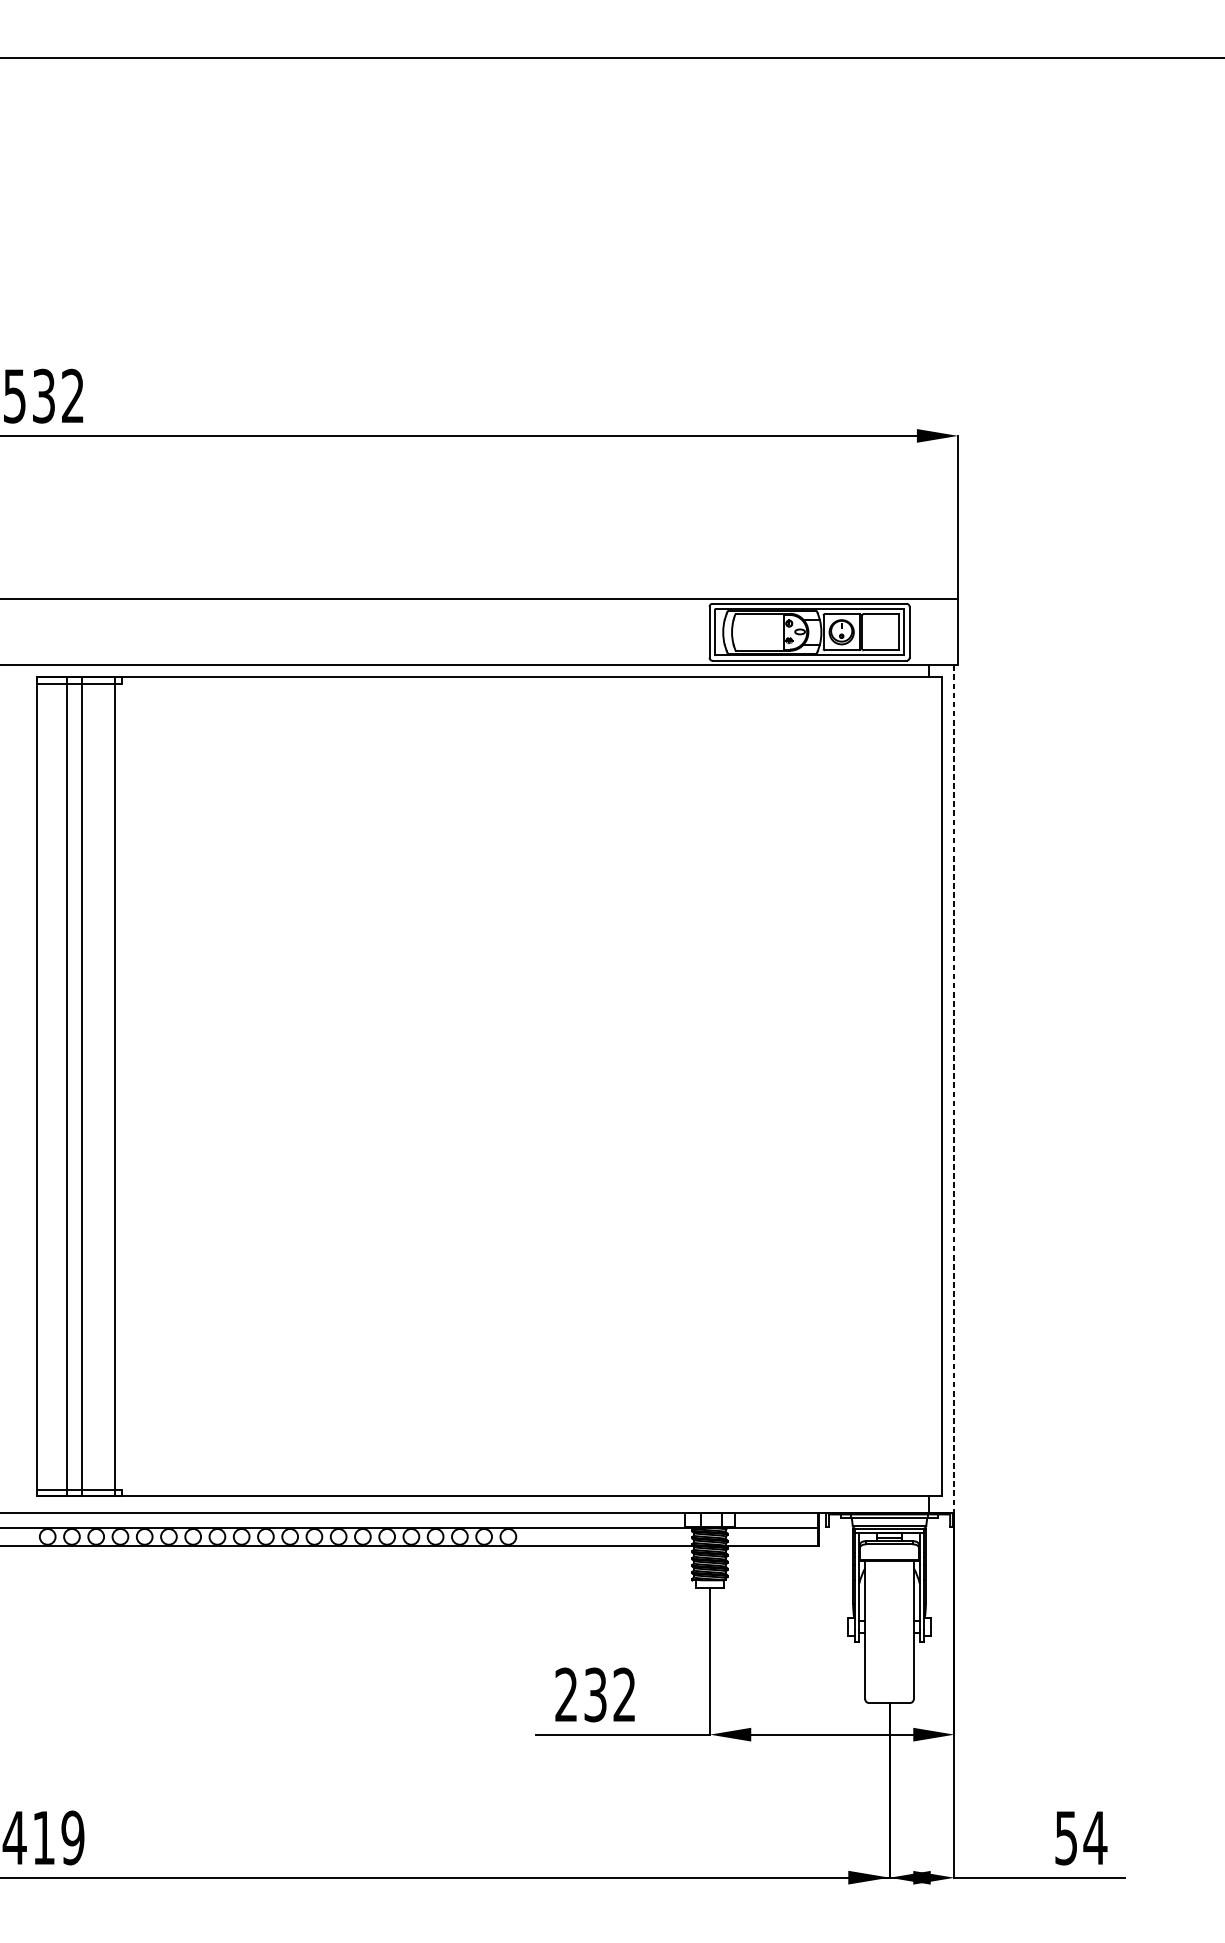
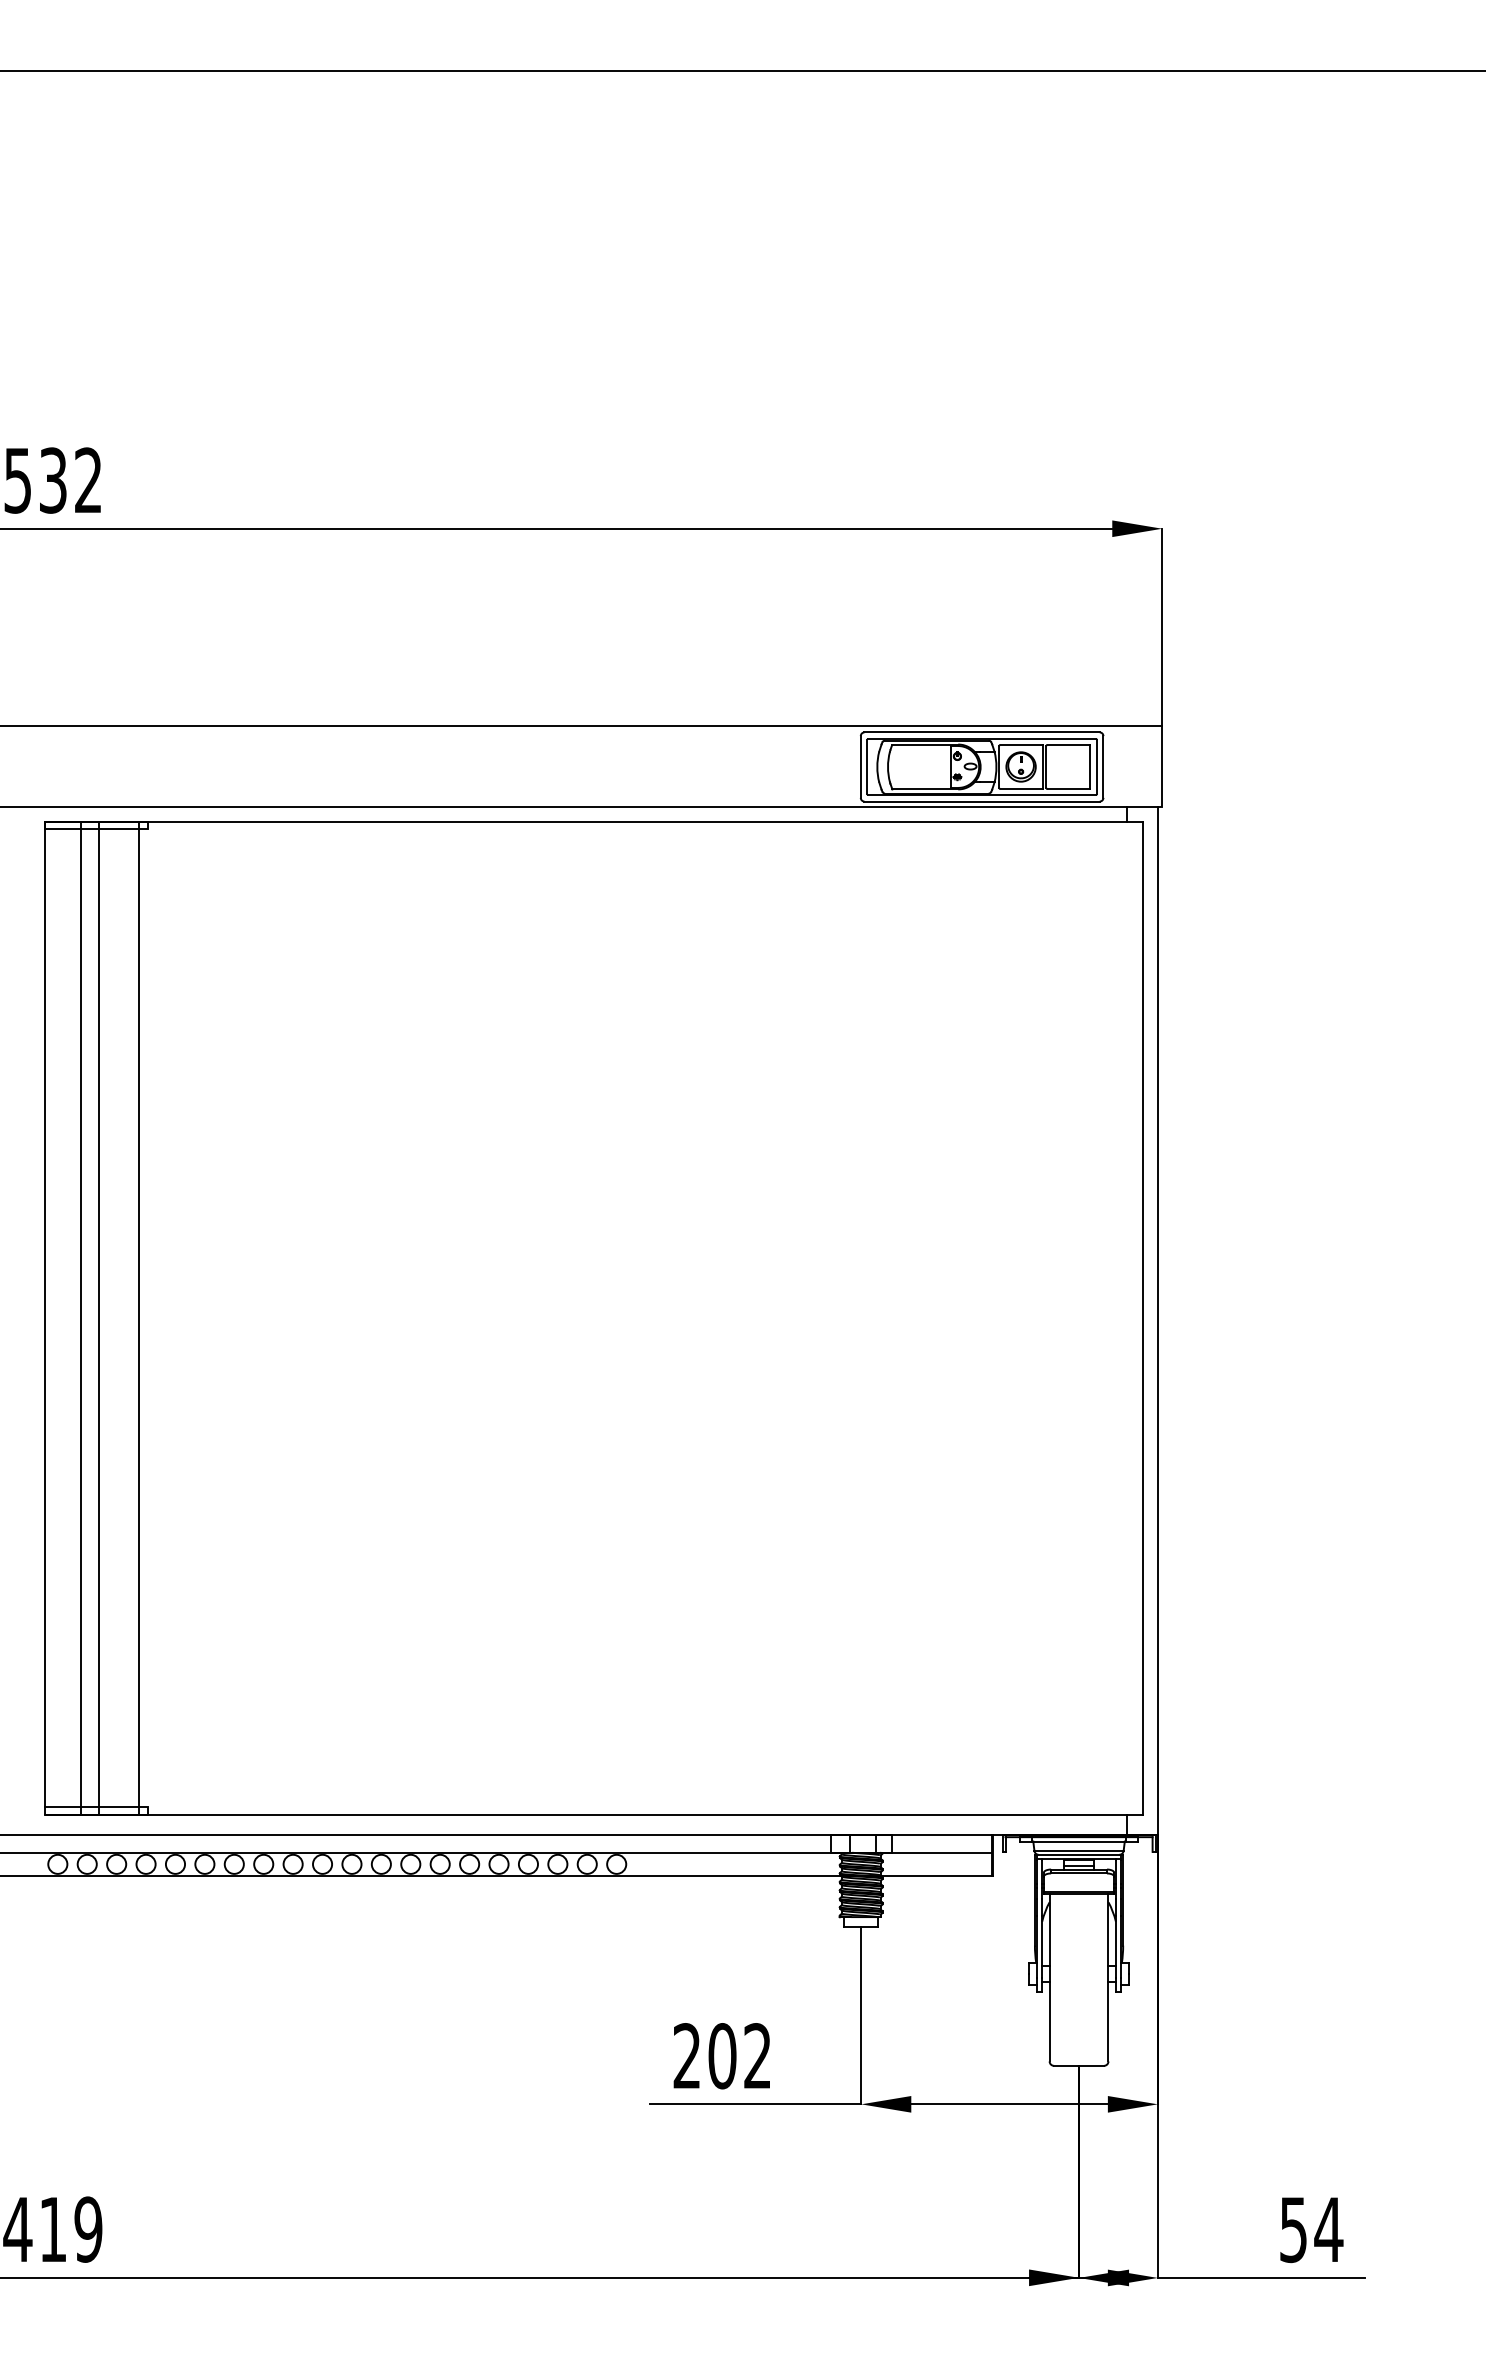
line: (954, 1089) -> (1157, 1321), dashed -> solid
text: (595, 1695) -> (722, 2056), 232 -> 202

